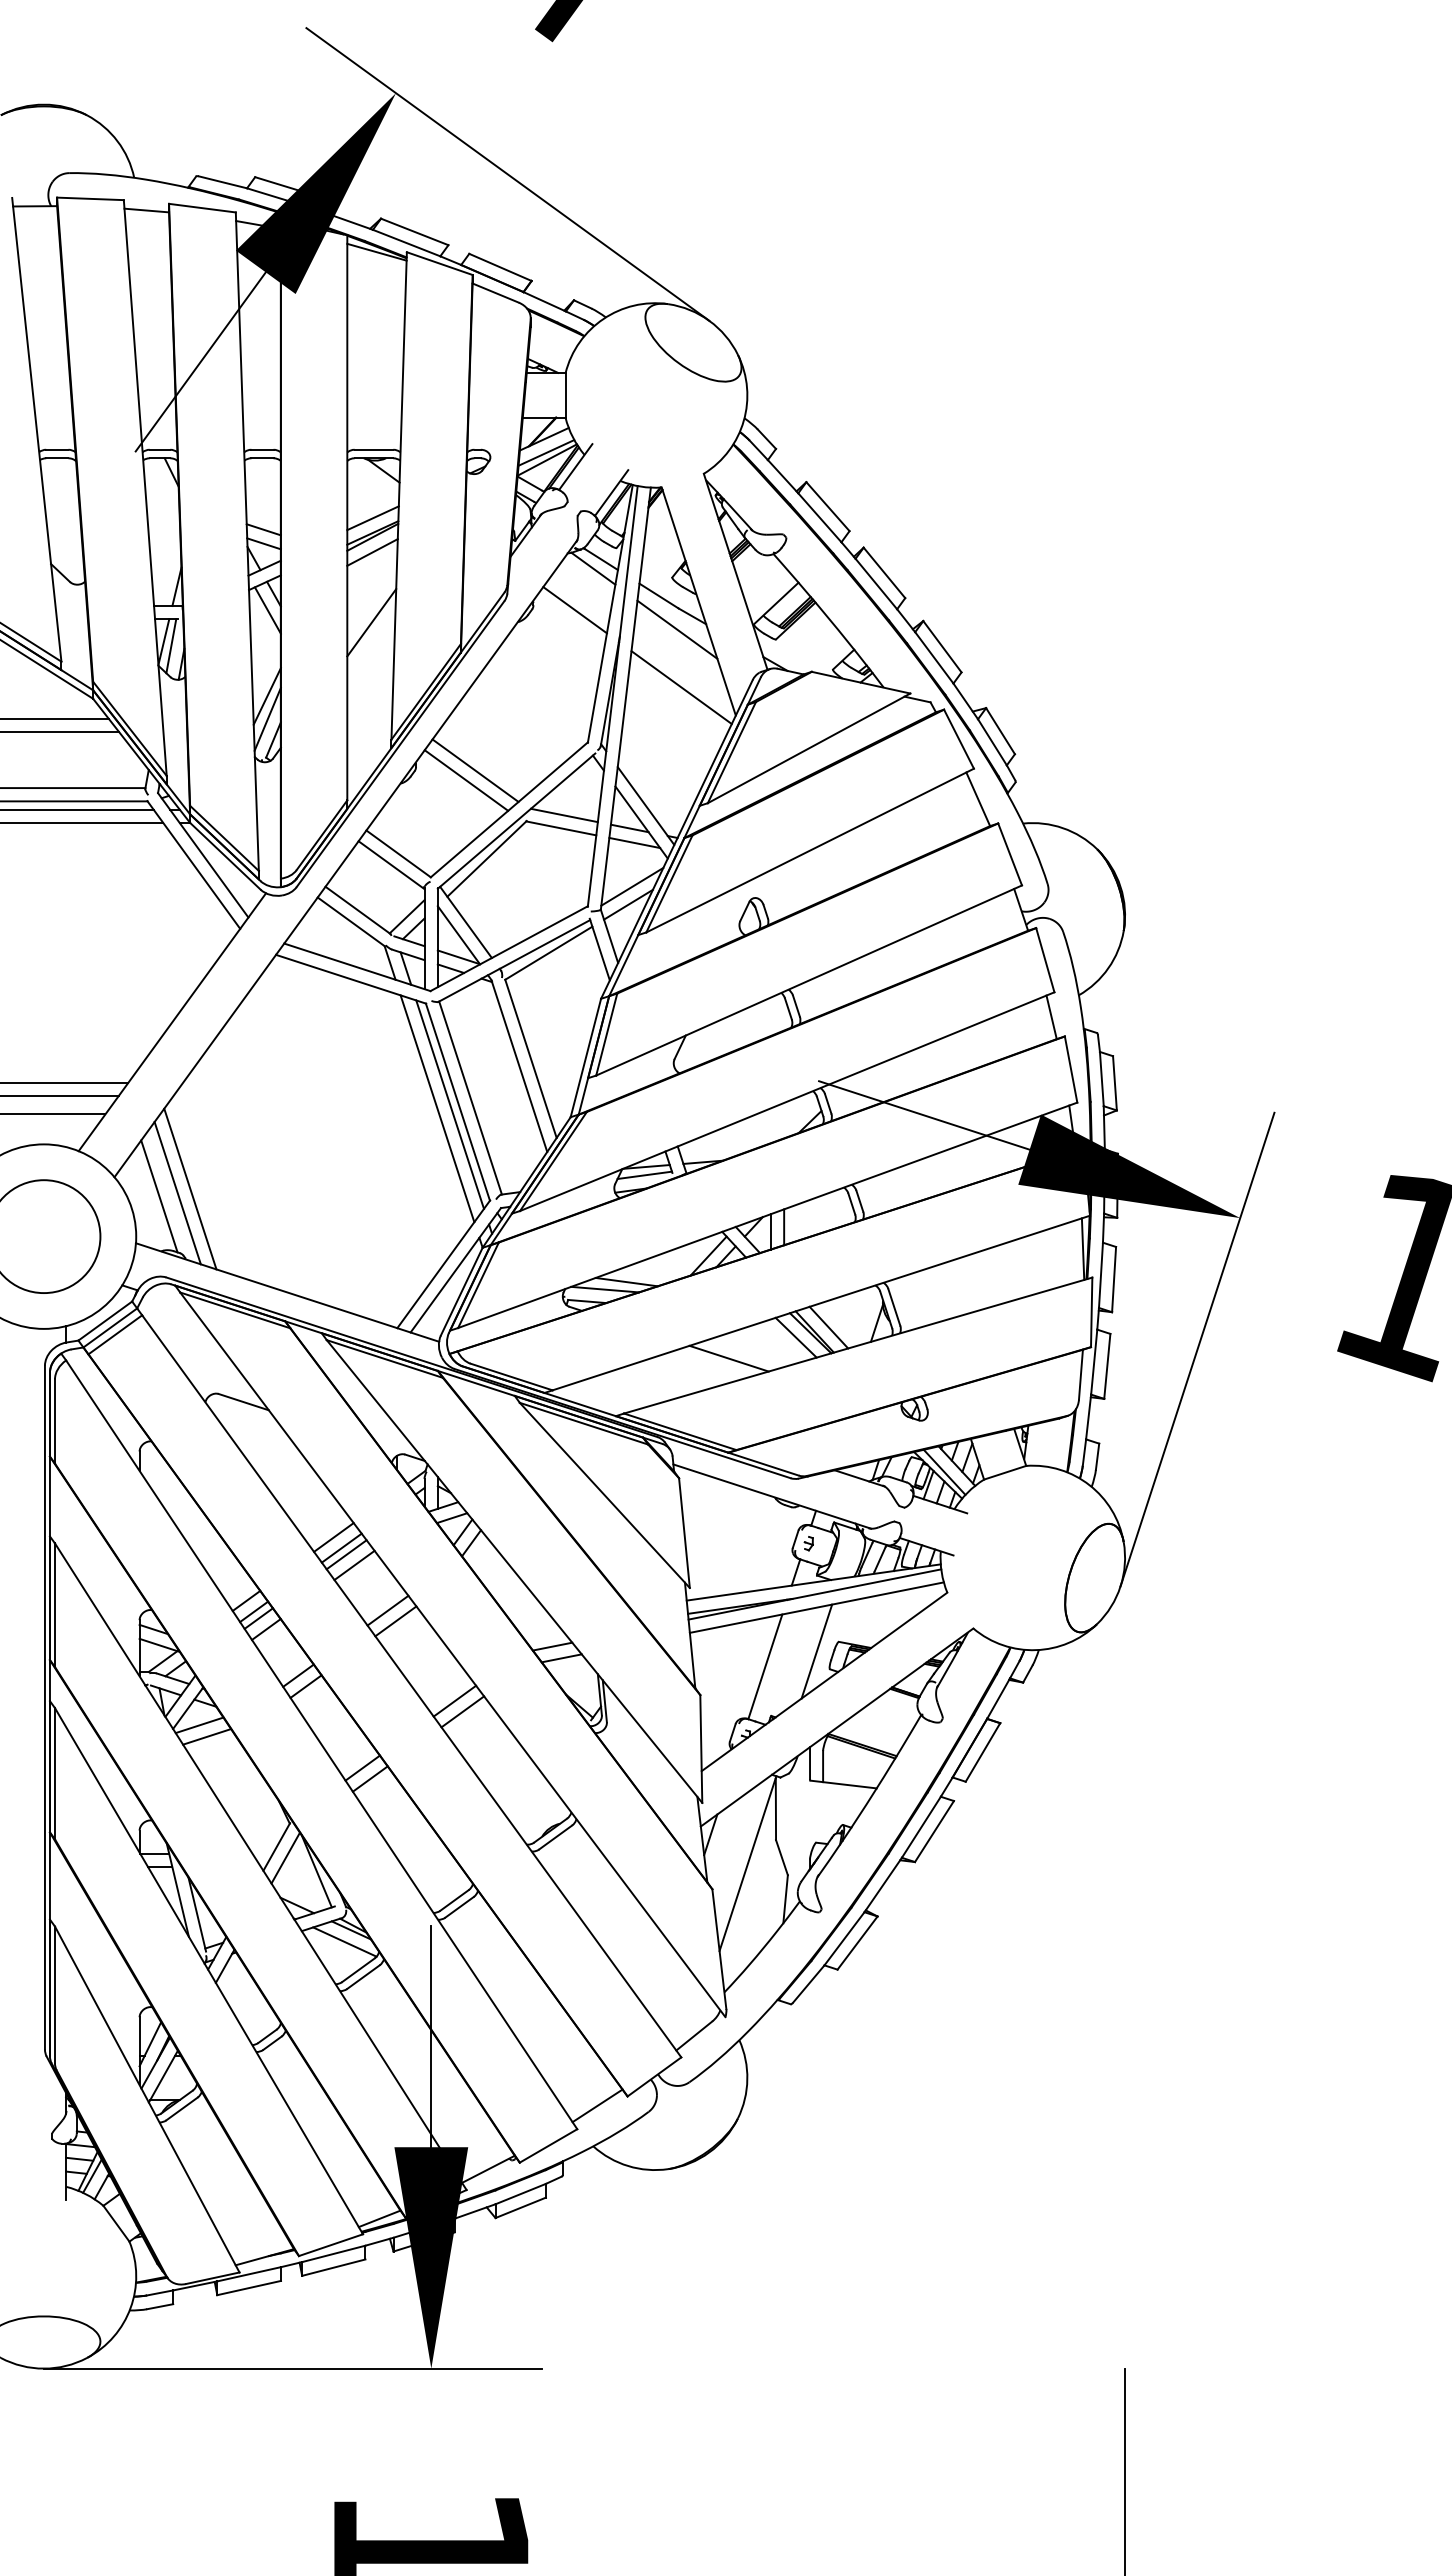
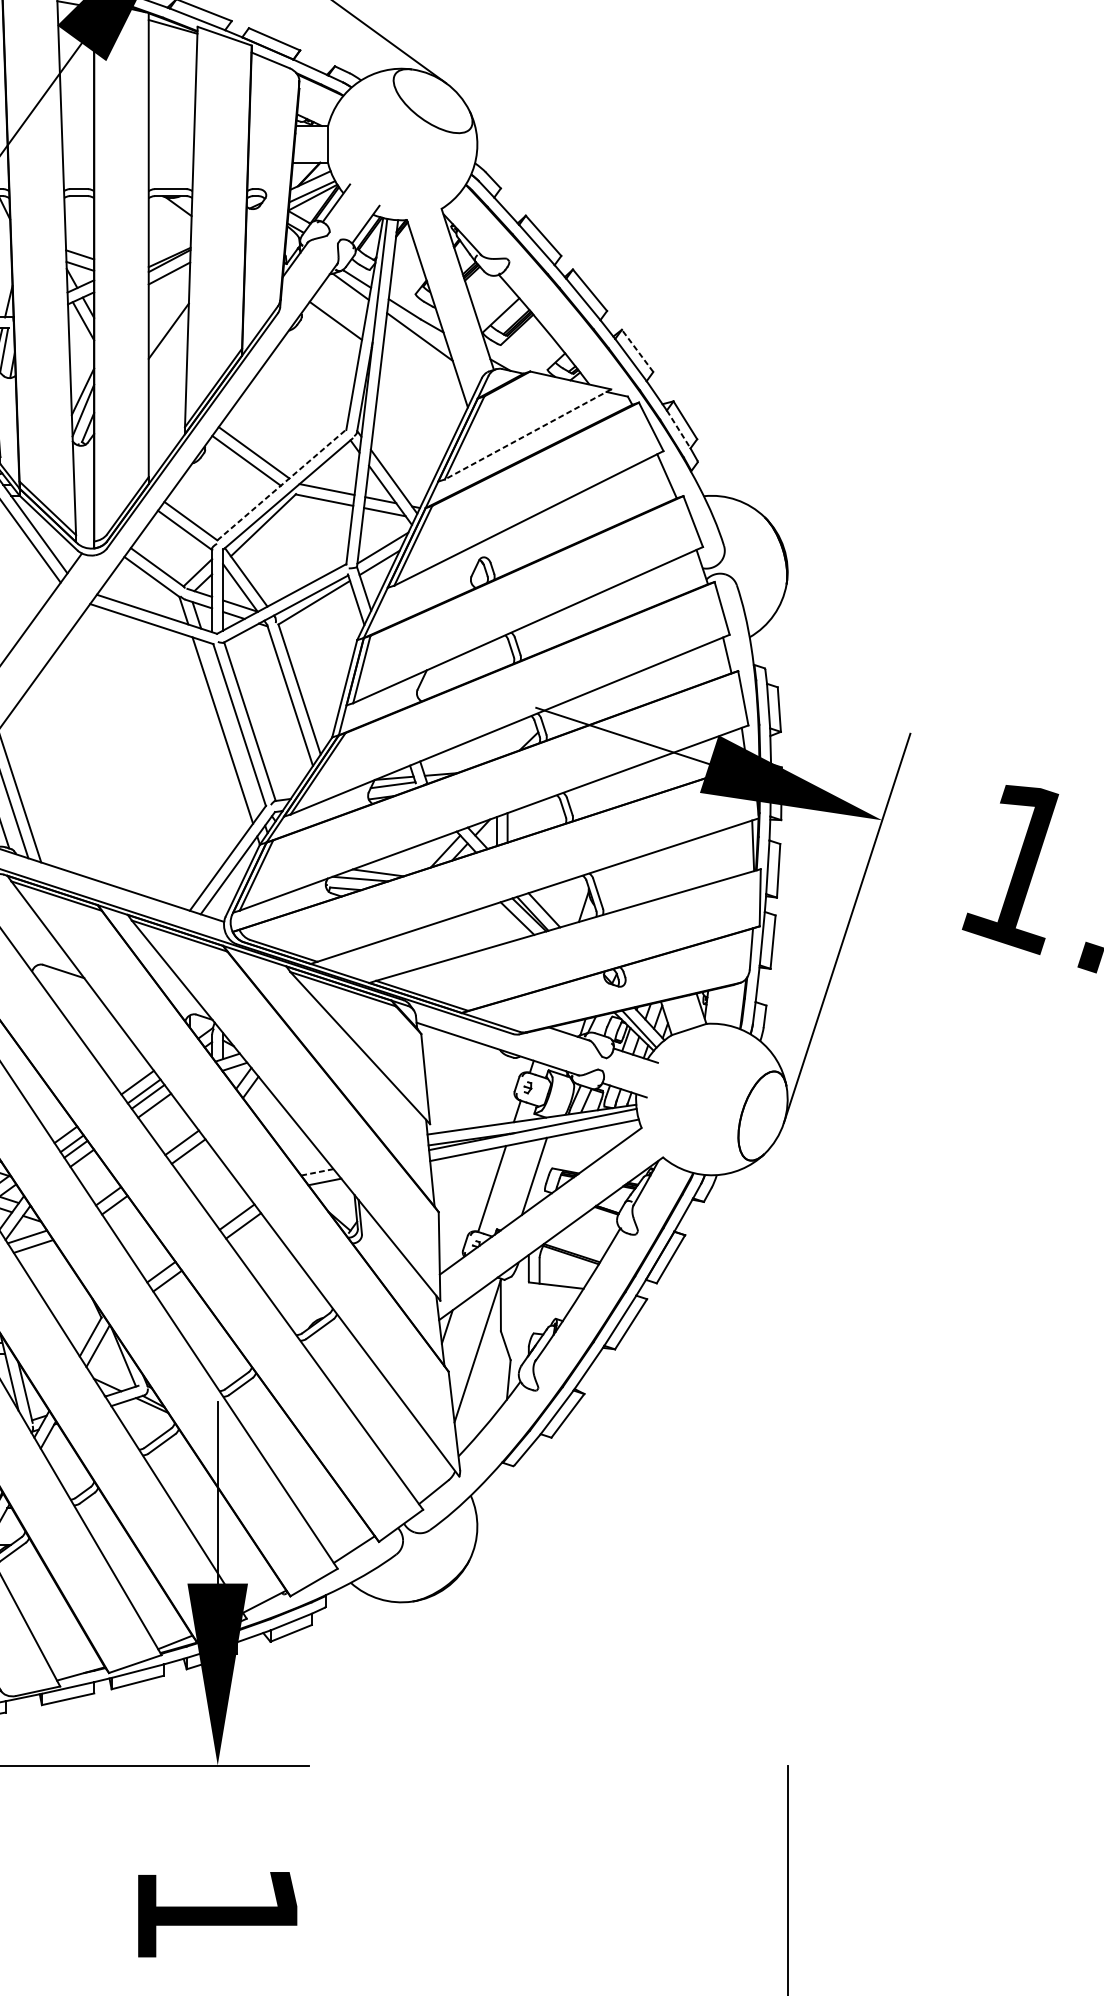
line: (372, 518) -> (169, 245), removed
line: (942, 646) -> (637, 350), solid -> dashed
line: (681, 687) -> (423, 384), removed
line: (992, 742) -> (678, 429), solid -> dashed
line: (808, 748) -> (527, 434), solid -> dashed
line: (509, 809) -> (281, 484), solid -> dashed
line: (450, 1104) -> (233, 726), removed
line: (728, 1358) -> (461, 935), removed
line: (552, 1646) -> (317, 1172), solid -> dashed
line: (344, 1941) -> (146, 1414), removed

